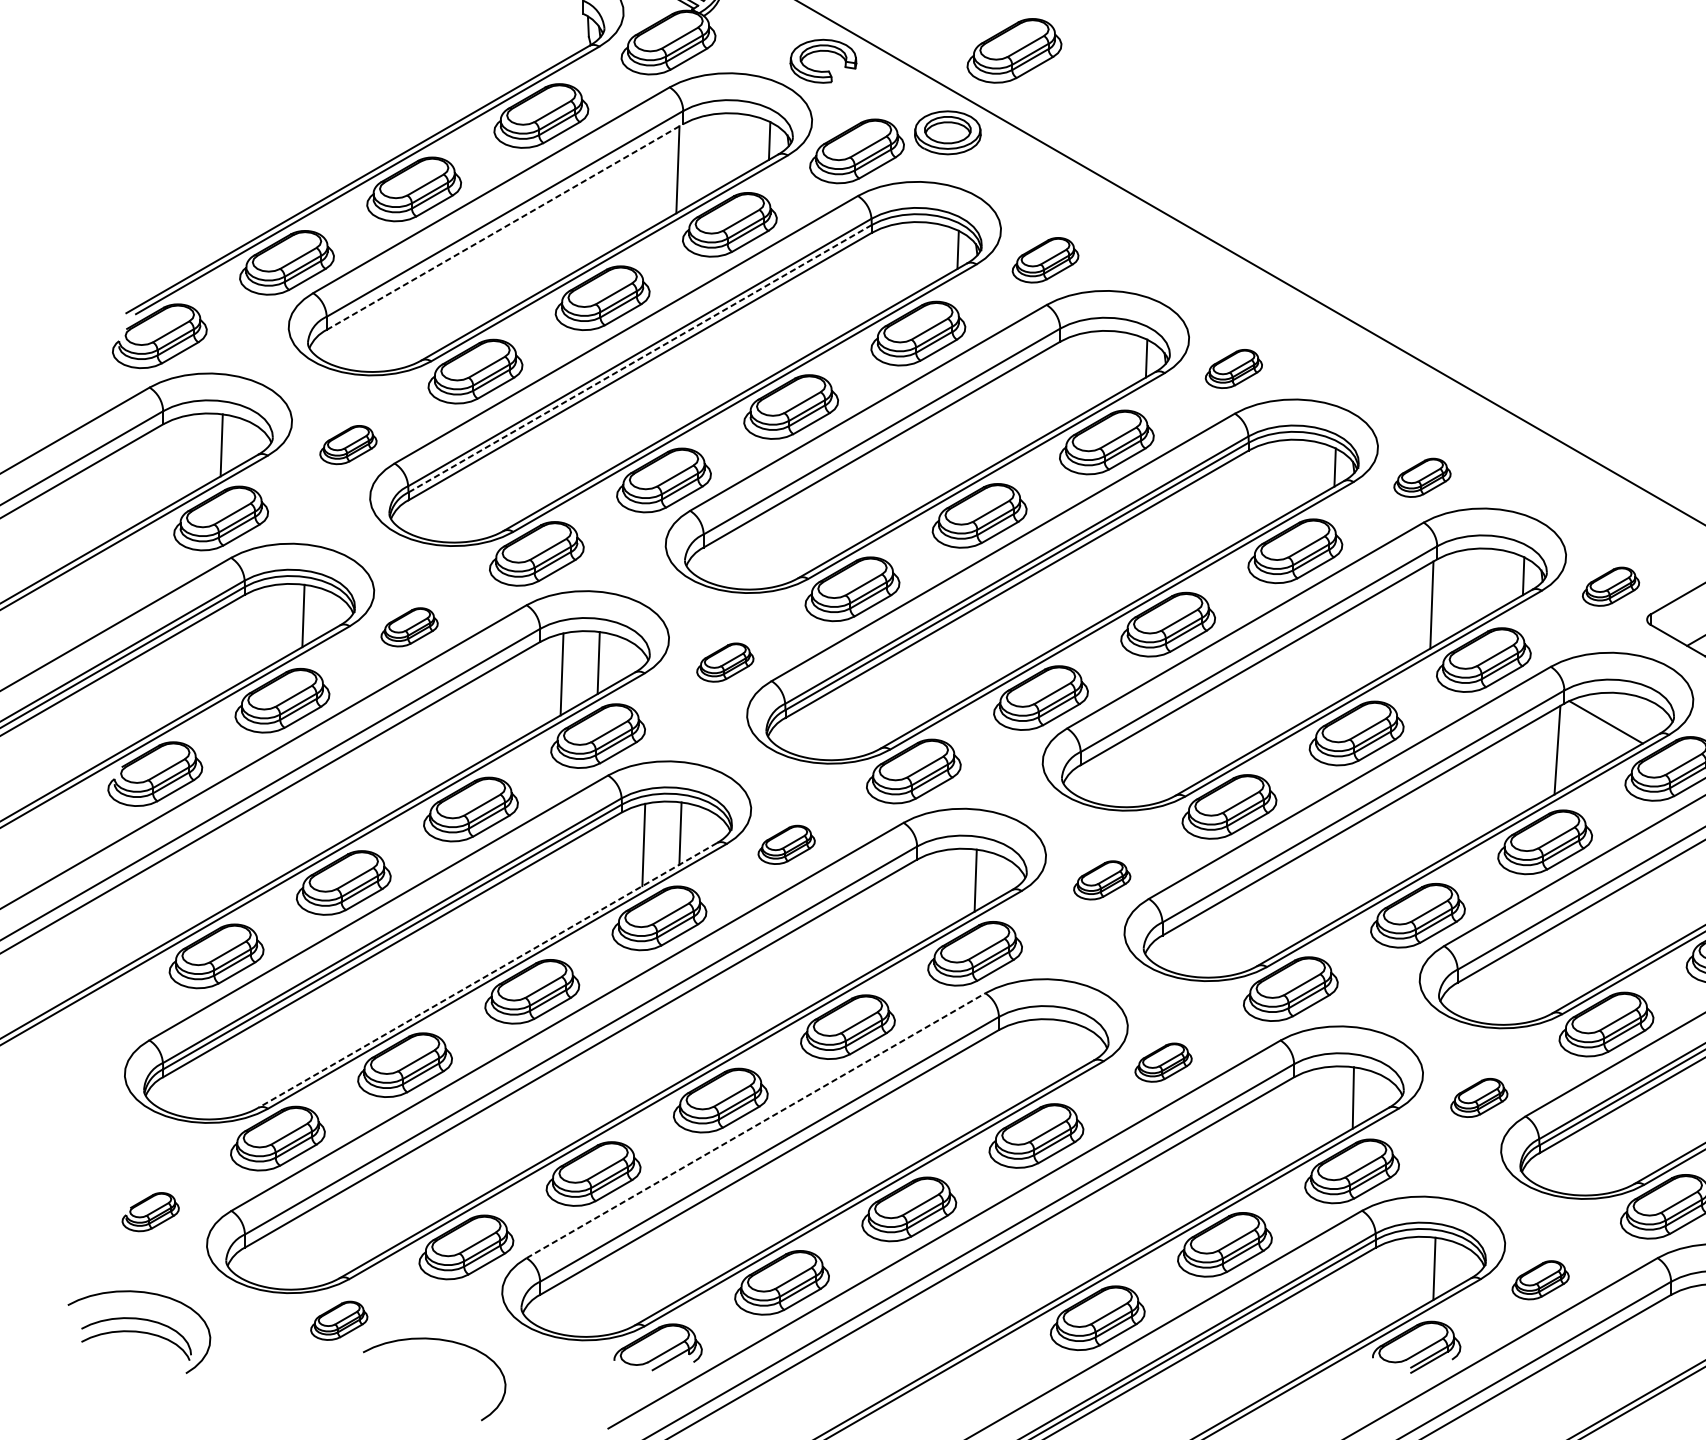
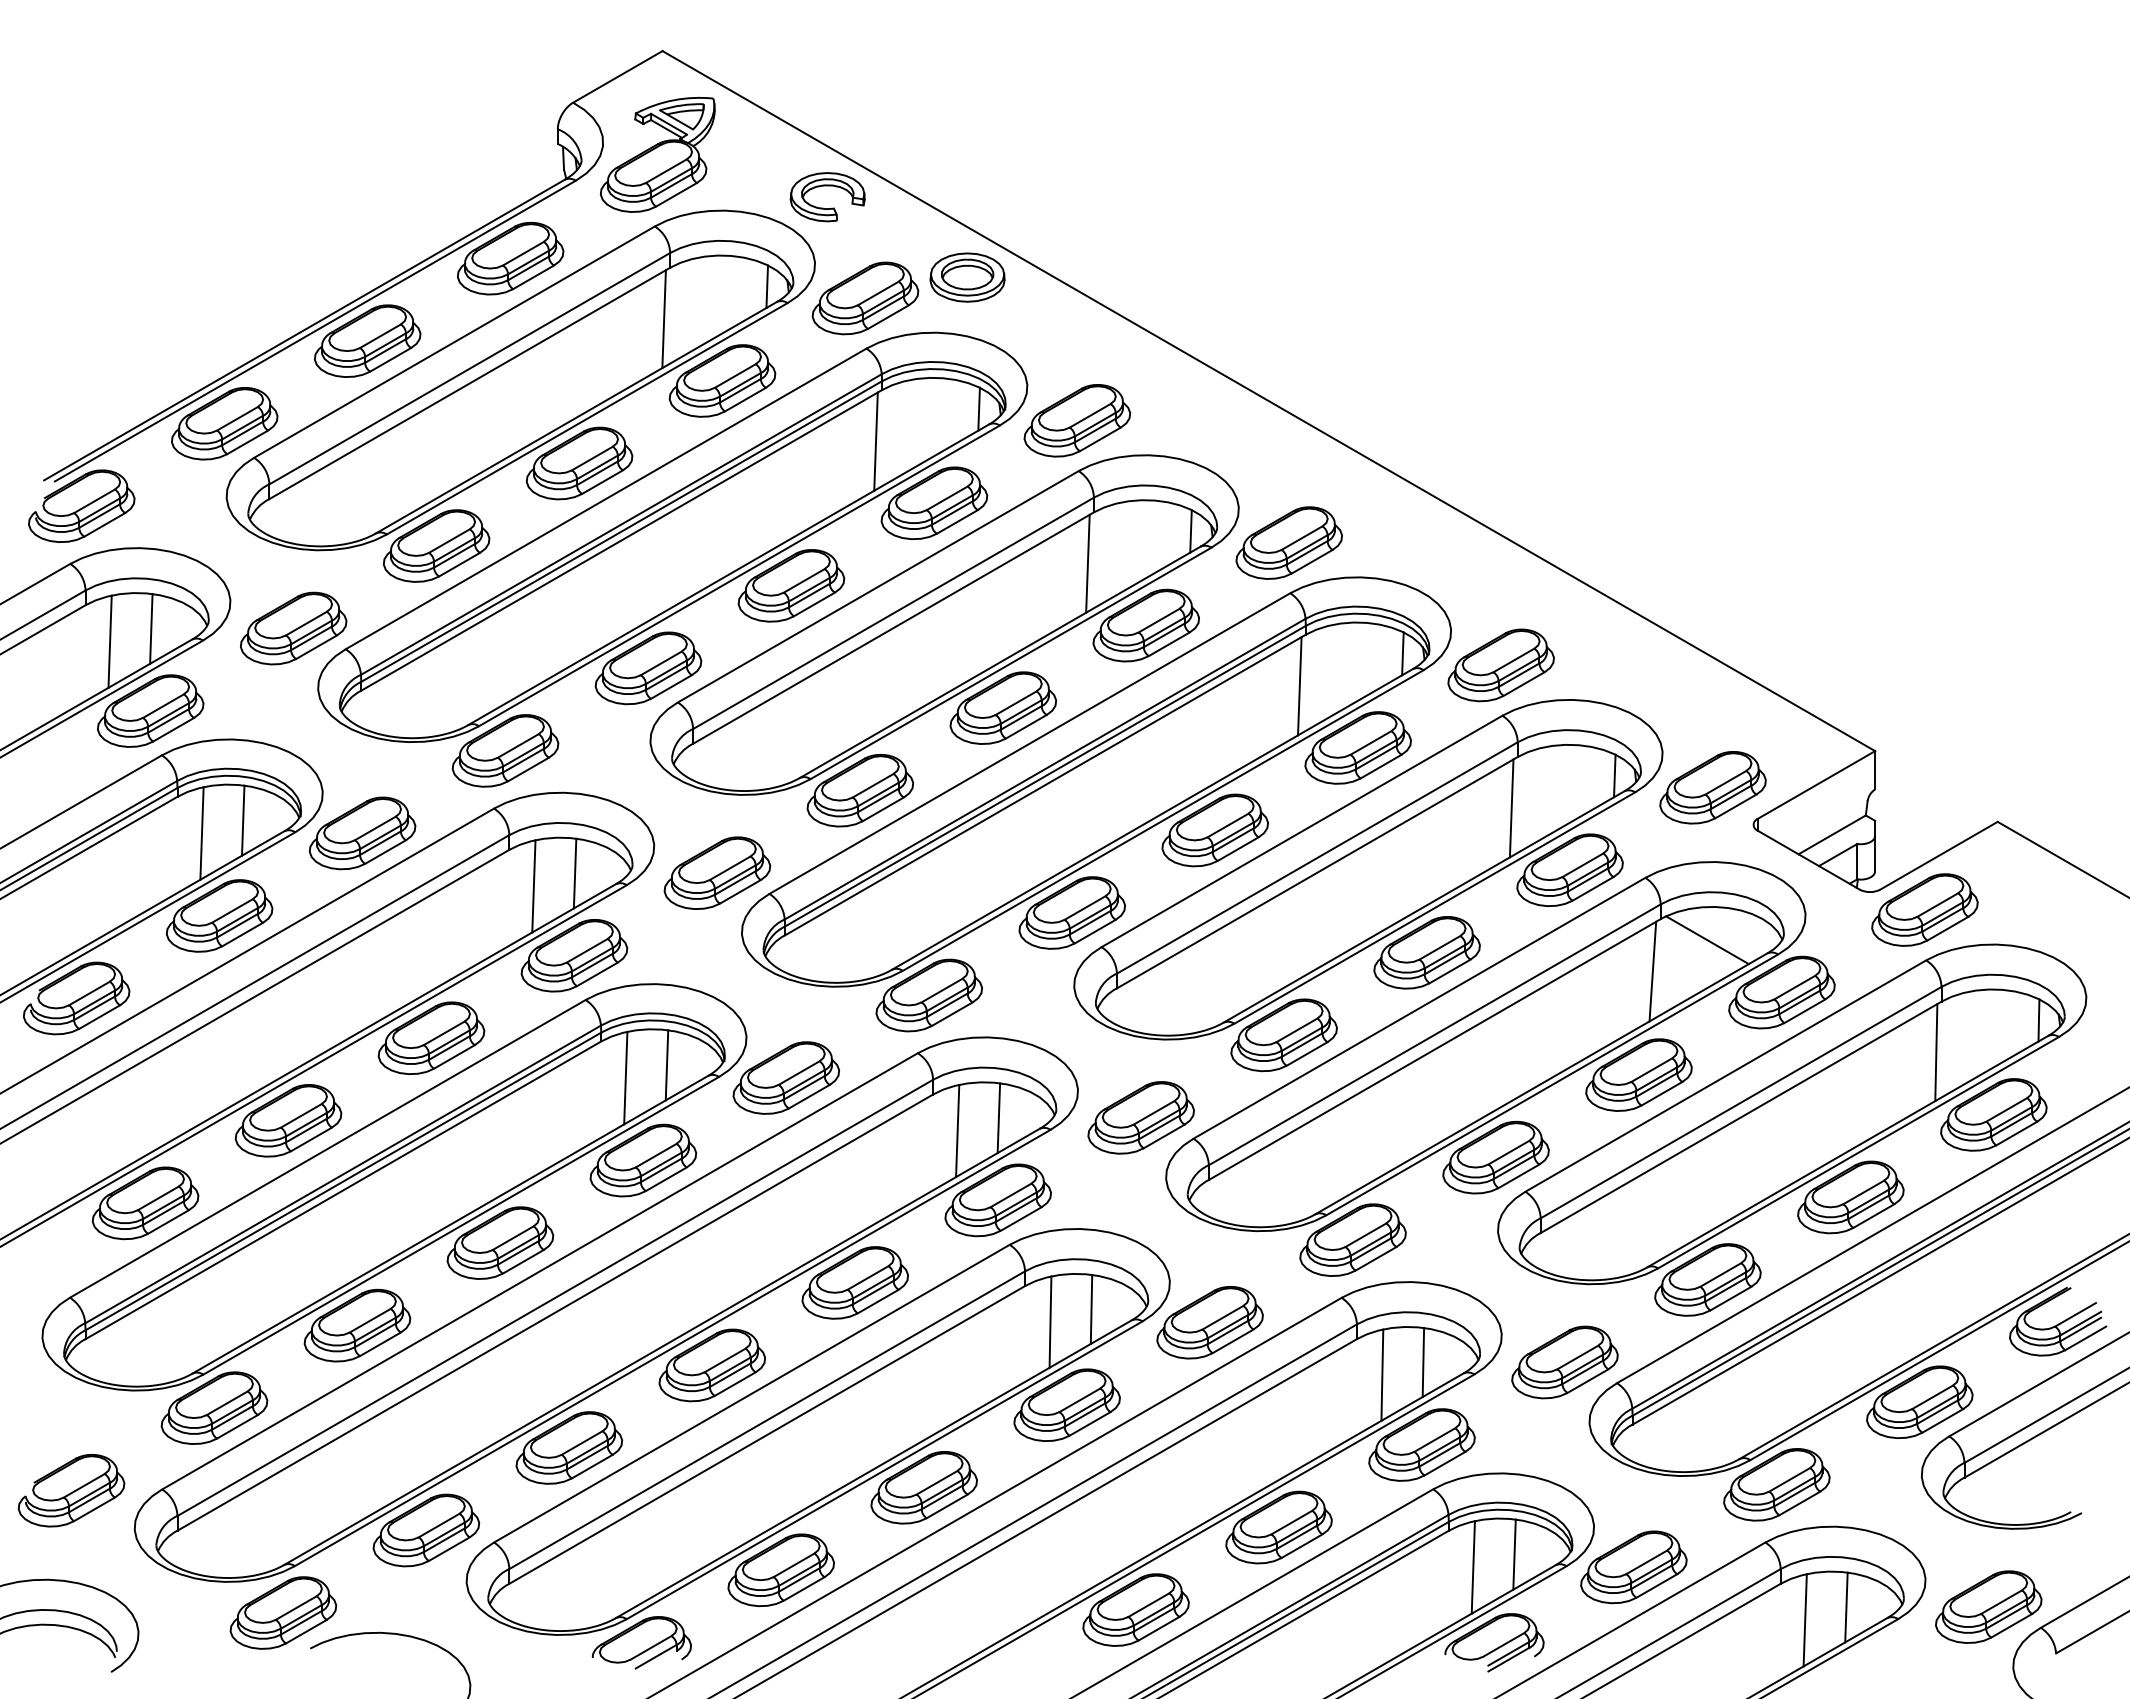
part: (1014, 50) -> (1042, 185), removed
line: (505, 227) -> (470, 383), dashed -> solid
part: (1045, 259) -> (1077, 420), size x1.43
line: (865, 278) -> (875, 441), added
line: (639, 358) -> (621, 531), dashed -> solid
part: (1233, 368) -> (1288, 542), size x1.67
line: (1054, 387) -> (1087, 563), added
part: (348, 445) -> (293, 628), size x1.67
line: (184, 456) -> (109, 641), added
part: (1421, 477) -> (1500, 665), size x1.67
line: (1243, 496) -> (1299, 686), added
part: (1610, 586) -> (1712, 787), size x1.67
line: (266, 627) -> (201, 833), added
part: (409, 627) -> (362, 833), size x1.67
part: (725, 662) -> (717, 872), size x1.67
part: (786, 844) -> (786, 1077), size x1.67
part: (1101, 880) -> (1140, 1117), size x1.67
line: (938, 891) -> (957, 1130), added
line: (487, 975) -> (450, 1224), dashed -> solid
line: (1058, 1049) -> (1091, 1308), added
line: (1021, 1061) -> (1050, 1321), added
part: (1163, 1062) -> (1209, 1322), size x1.67
part: (1478, 1097) -> (1564, 1362), size x1.67
line: (1316, 1108) -> (1382, 1374), added
line: (755, 1125) -> (751, 1393), dashed -> solid
part: (150, 1211) -> (71, 1490), size x1.67
line: (1397, 1280) -> (1472, 1567), added
part: (1540, 1280) -> (1633, 1567), size x1.67
part: (339, 1320) -> (283, 1612), size x1.67
line: (1692, 1327) -> (1804, 1620), added

